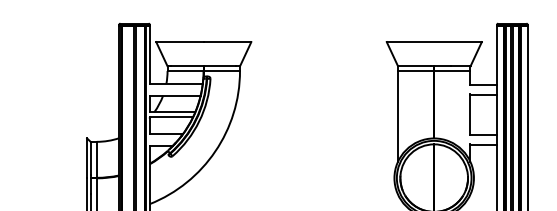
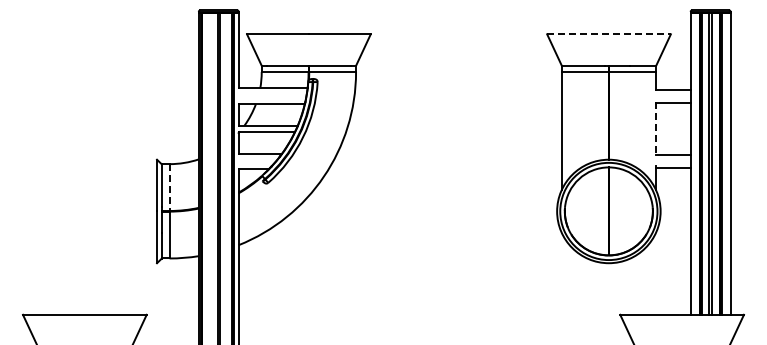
line: (434, 42) -> (609, 34), solid -> dashed
line: (470, 114) -> (656, 128), solid -> dashed
line: (96, 160) -> (169, 188), solid -> dashed

